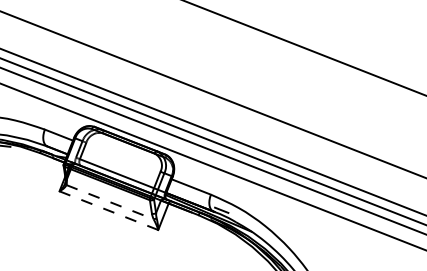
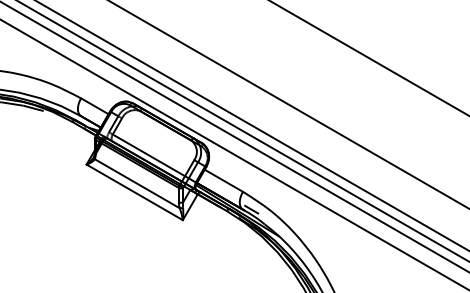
line: (110, 202) -> (137, 184), dashed -> solid
line: (108, 210) -> (134, 192), dashed -> solid

